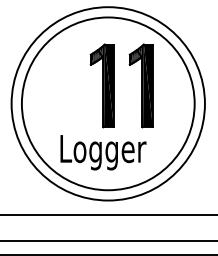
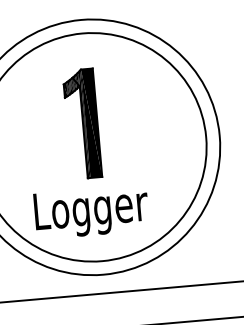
part: (140, 85) -> (132, 119), removed

